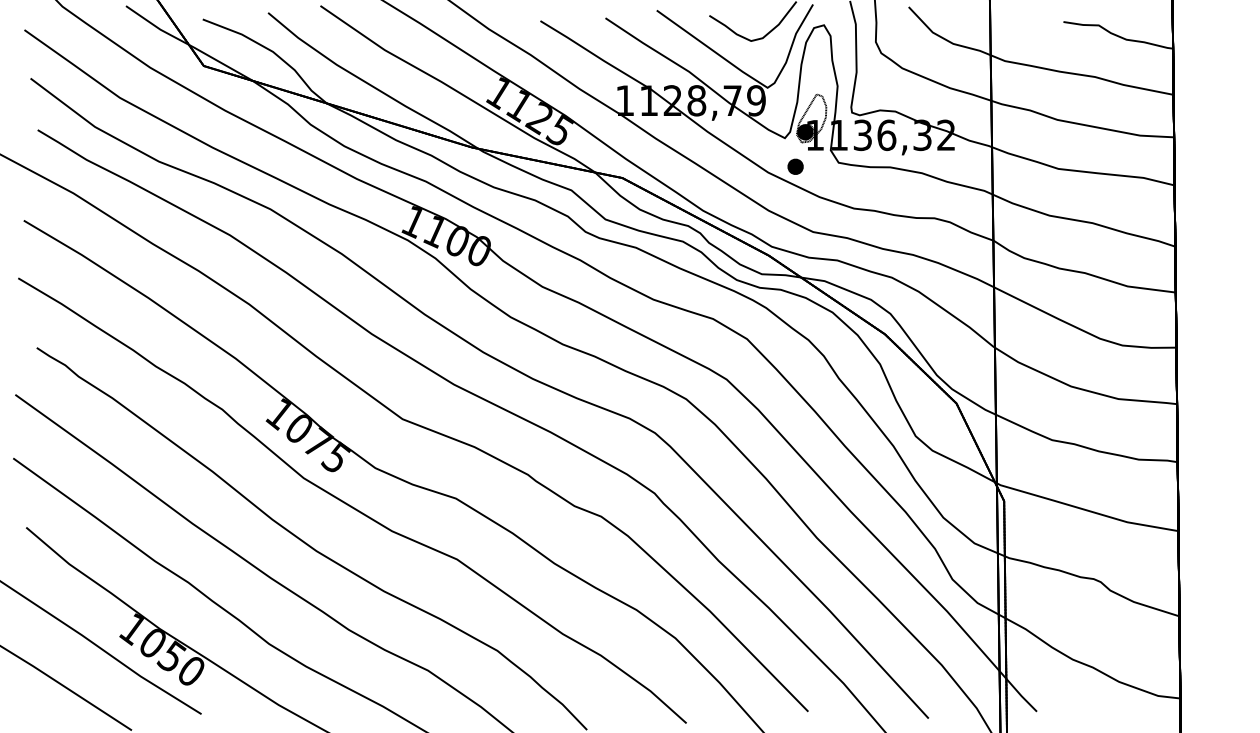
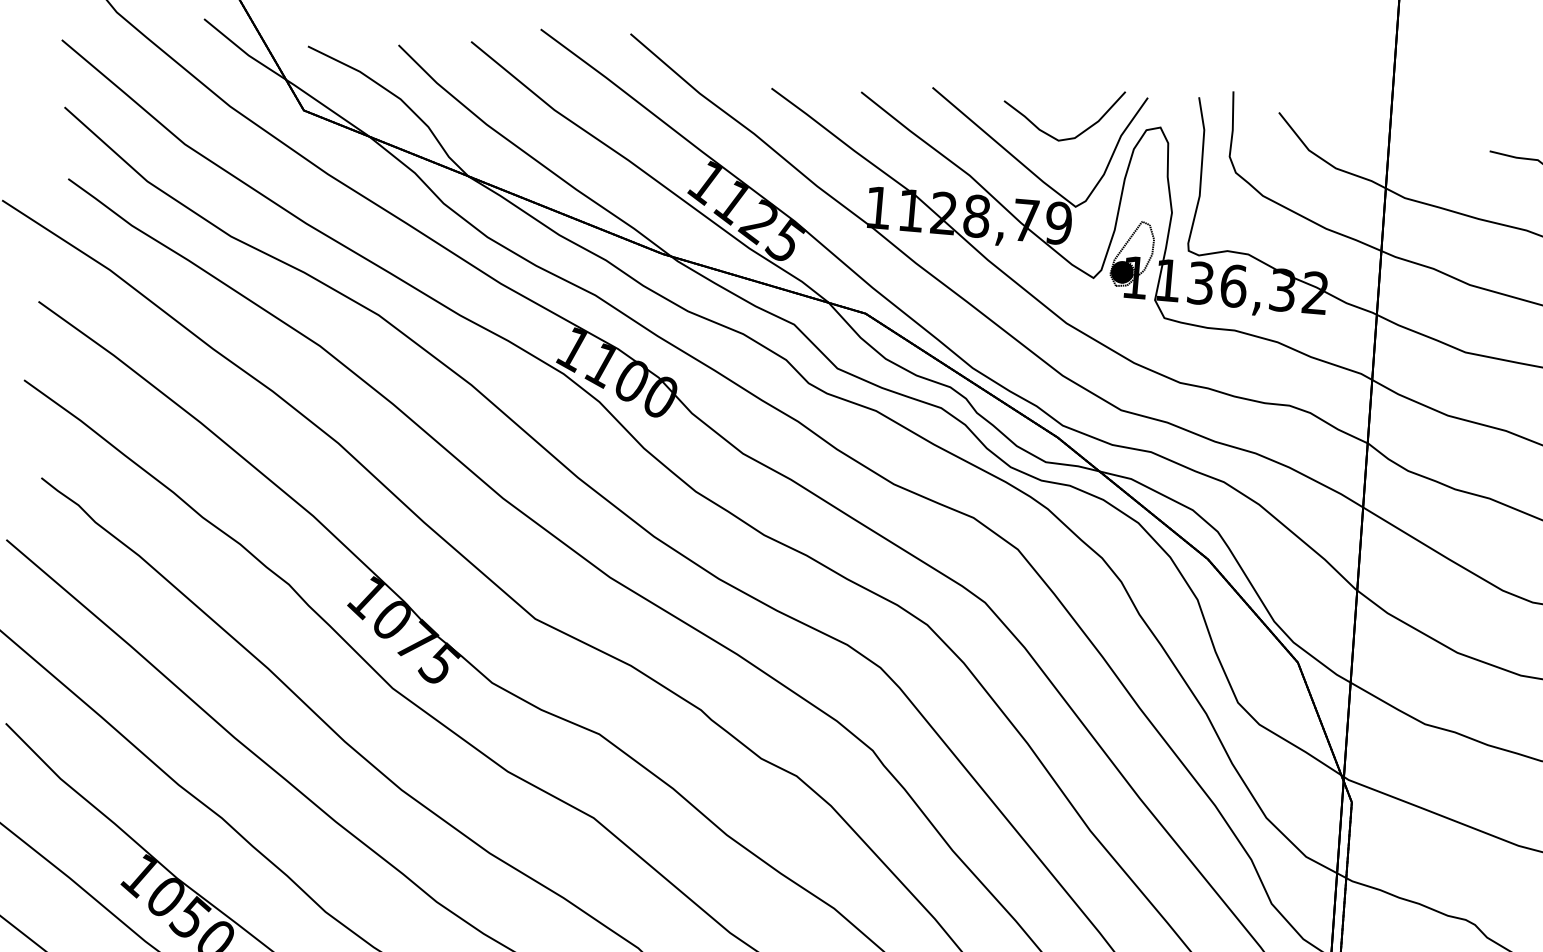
part: (795, 166) -> (1104, 318), removed

